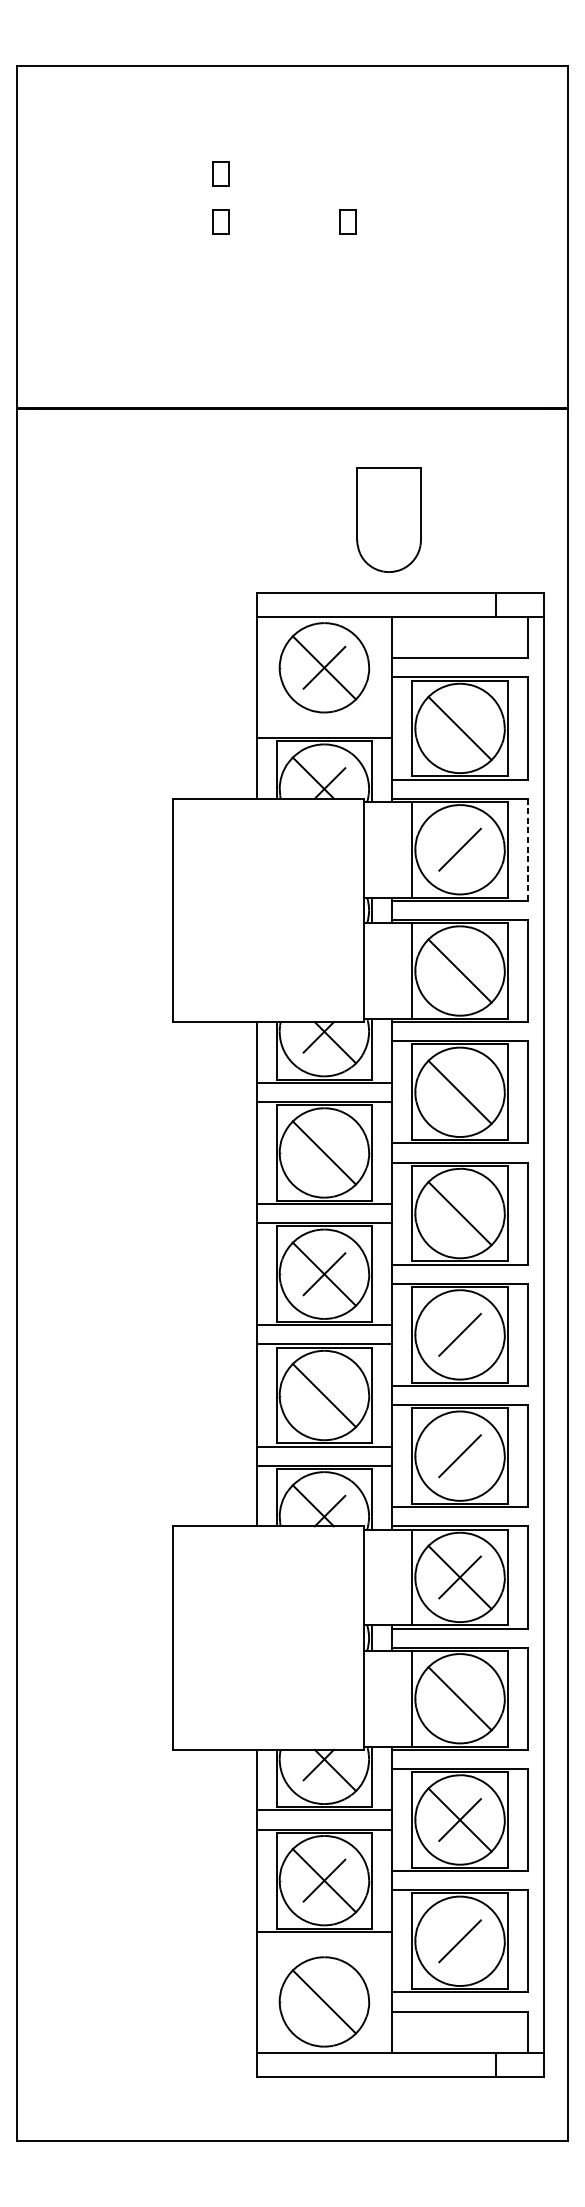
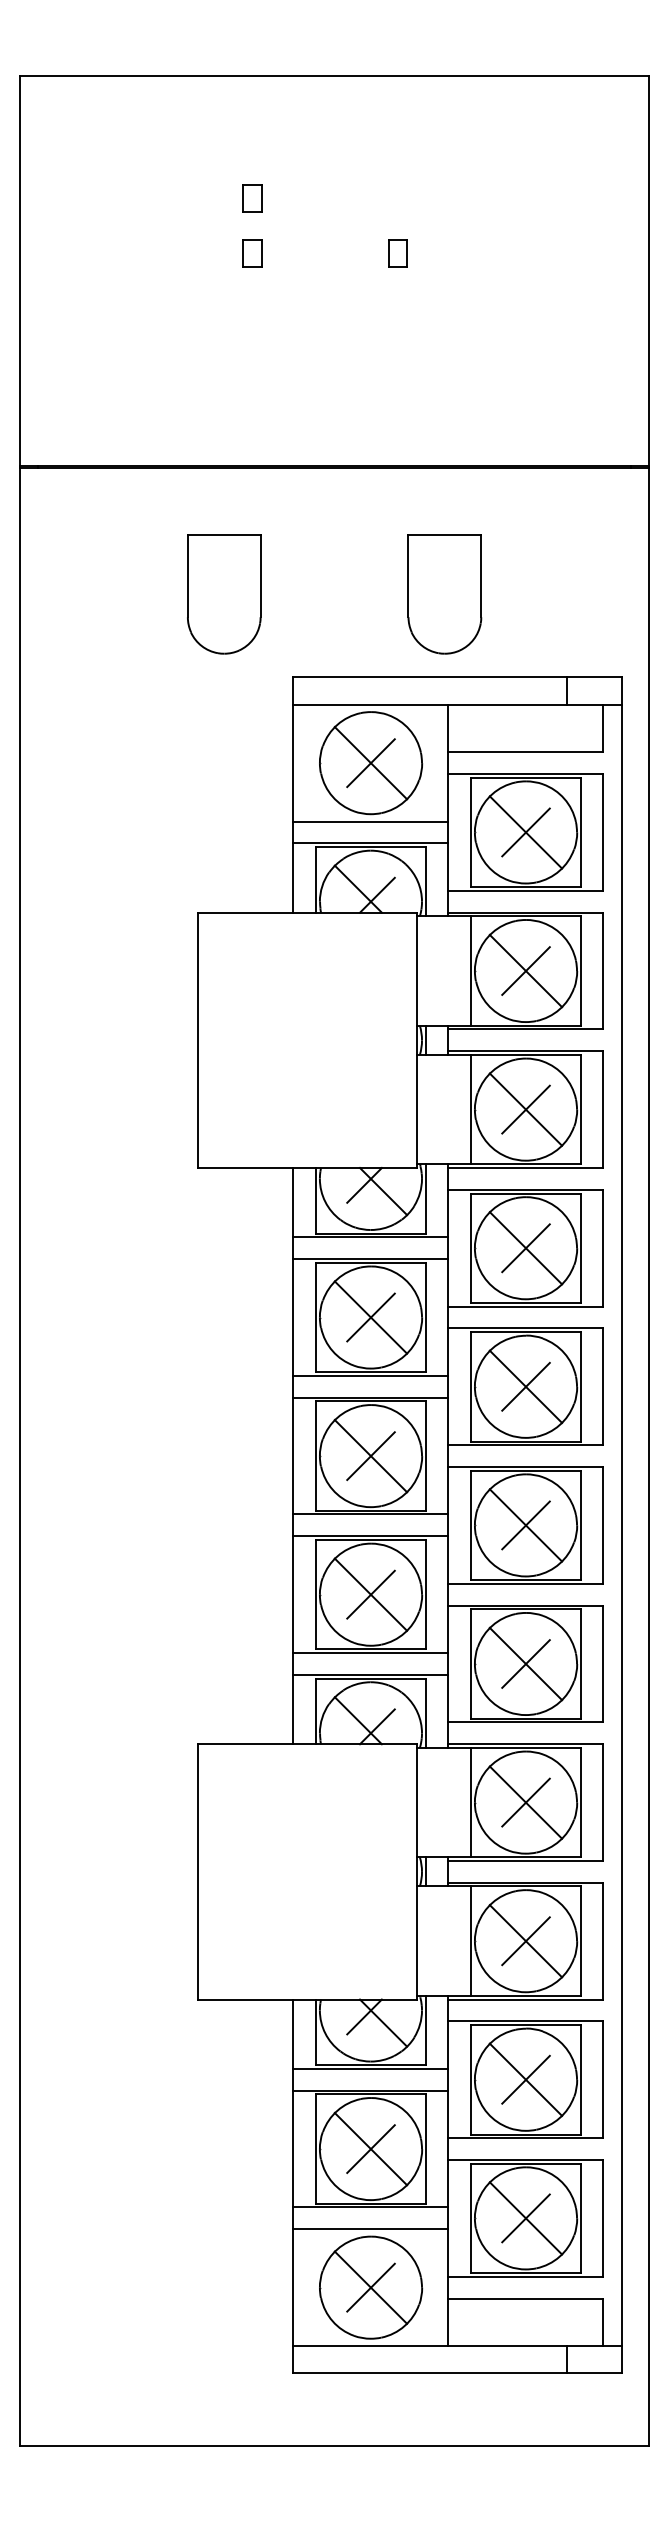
part: (196, 520) -> (224, 594), added
line: (324, 718) -> (370, 821), added
line: (459, 728) -> (525, 832), added
line: (459, 849) -> (525, 970), added
line: (527, 849) -> (603, 970), dashed -> solid
line: (459, 970) -> (525, 1109), added
line: (459, 1092) -> (525, 1248), added
line: (324, 1152) -> (370, 1317), added
line: (459, 1213) -> (525, 1386), added
line: (459, 1334) -> (525, 1525), added
line: (324, 1395) -> (370, 1594), added
line: (459, 1455) -> (525, 1663), added
line: (459, 1699) -> (525, 1941), added
line: (459, 1941) -> (525, 2218), added
line: (324, 1951) -> (370, 2229), added
line: (324, 2001) -> (370, 2287), added

